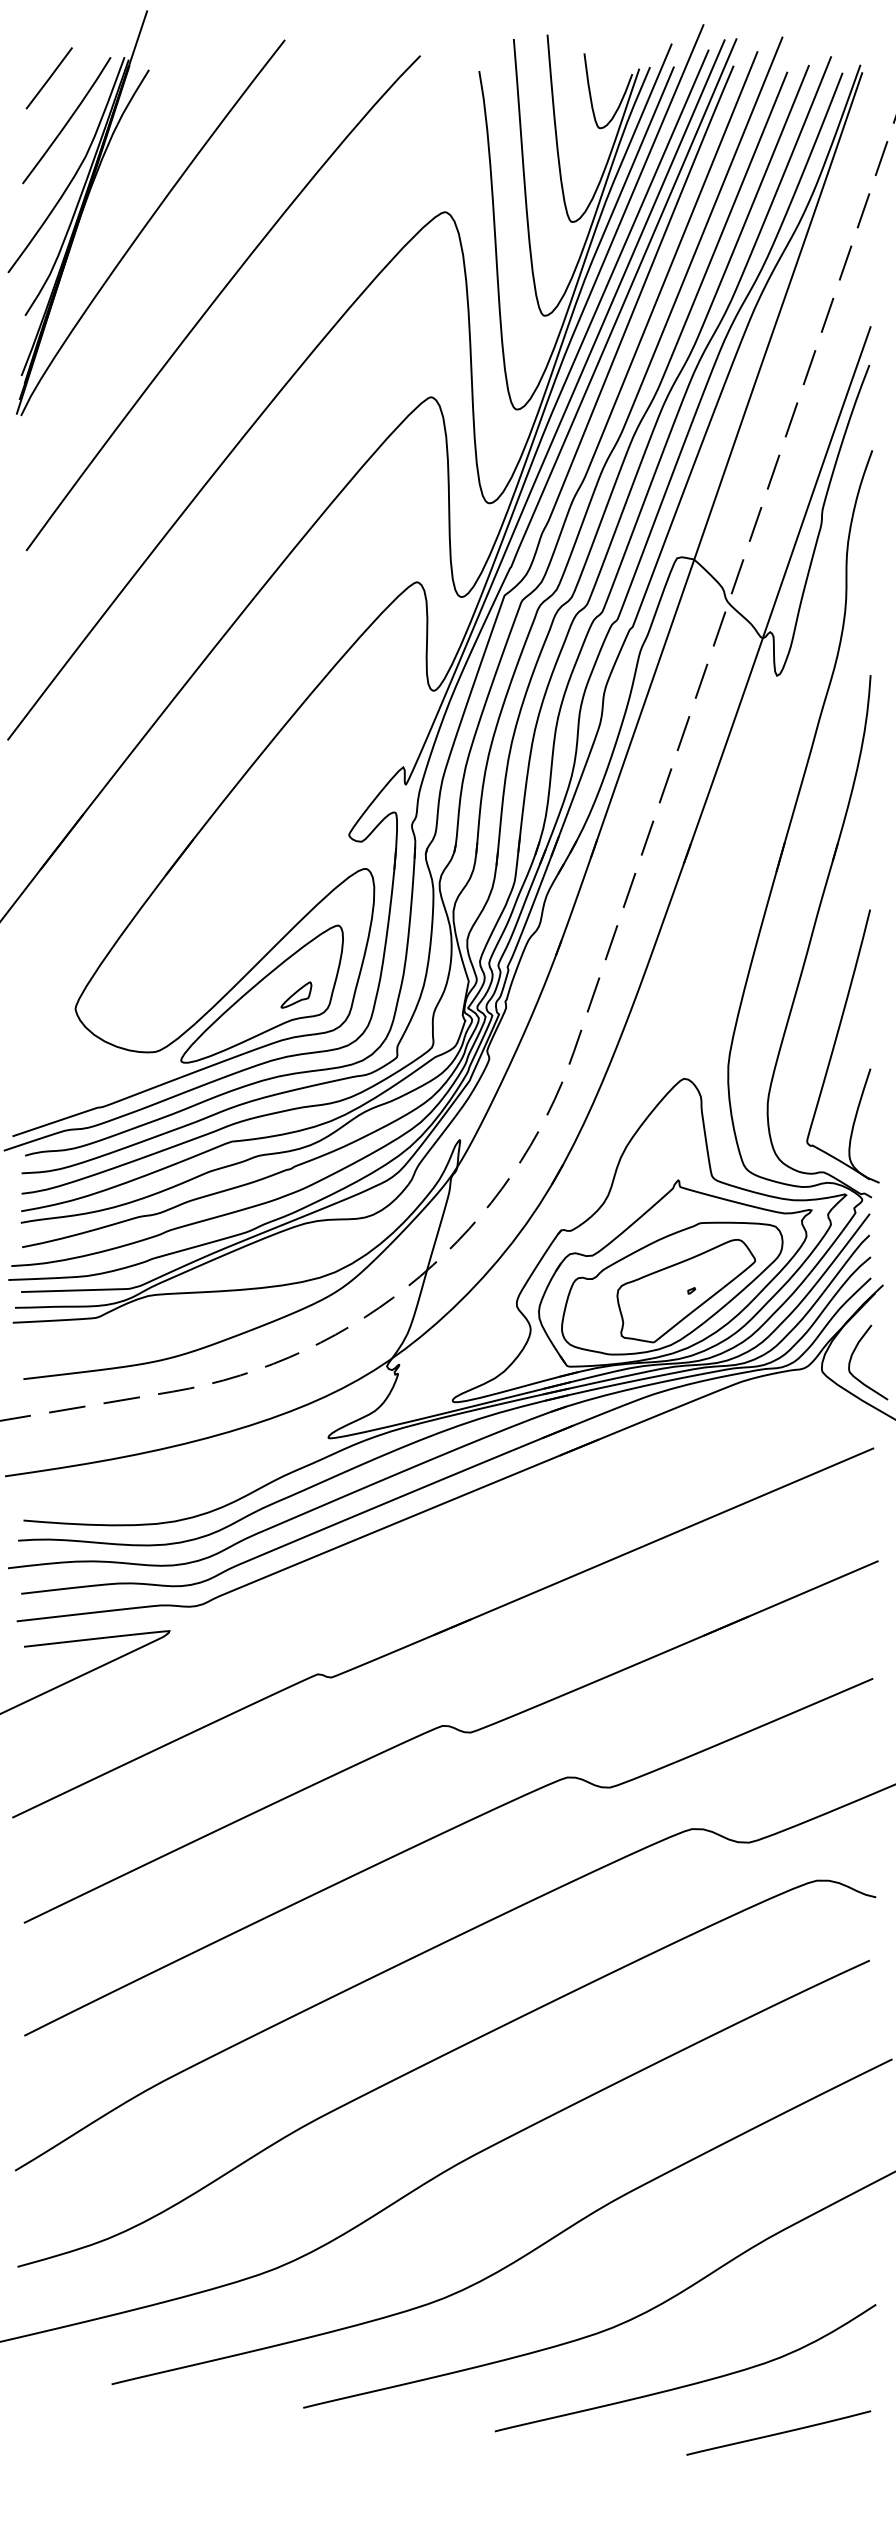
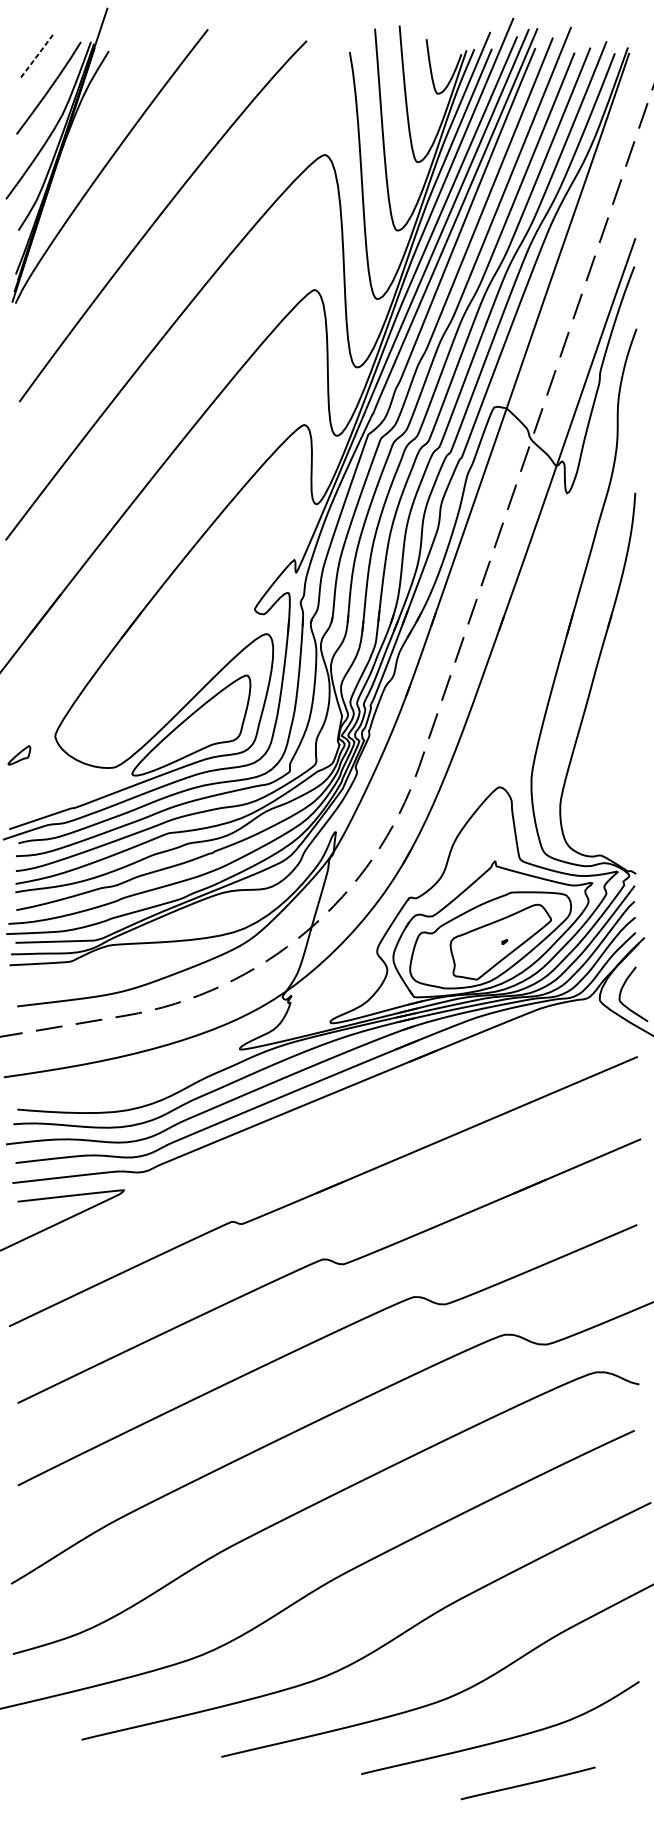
line: (49, 78) -> (36, 57), solid -> dashed
part: (296, 994) -> (19, 754), moved
part: (835, 1045) -> (609, 762), removed
curve: (778, 2432) -> (528, 1782), moved

